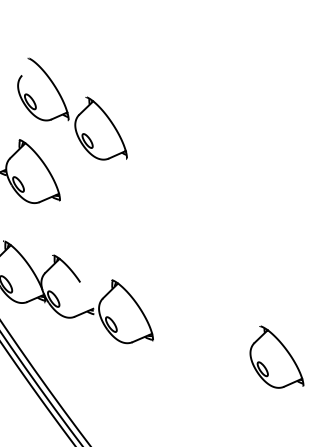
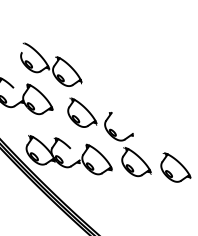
part: (160, 275) -> (109, 137), added

